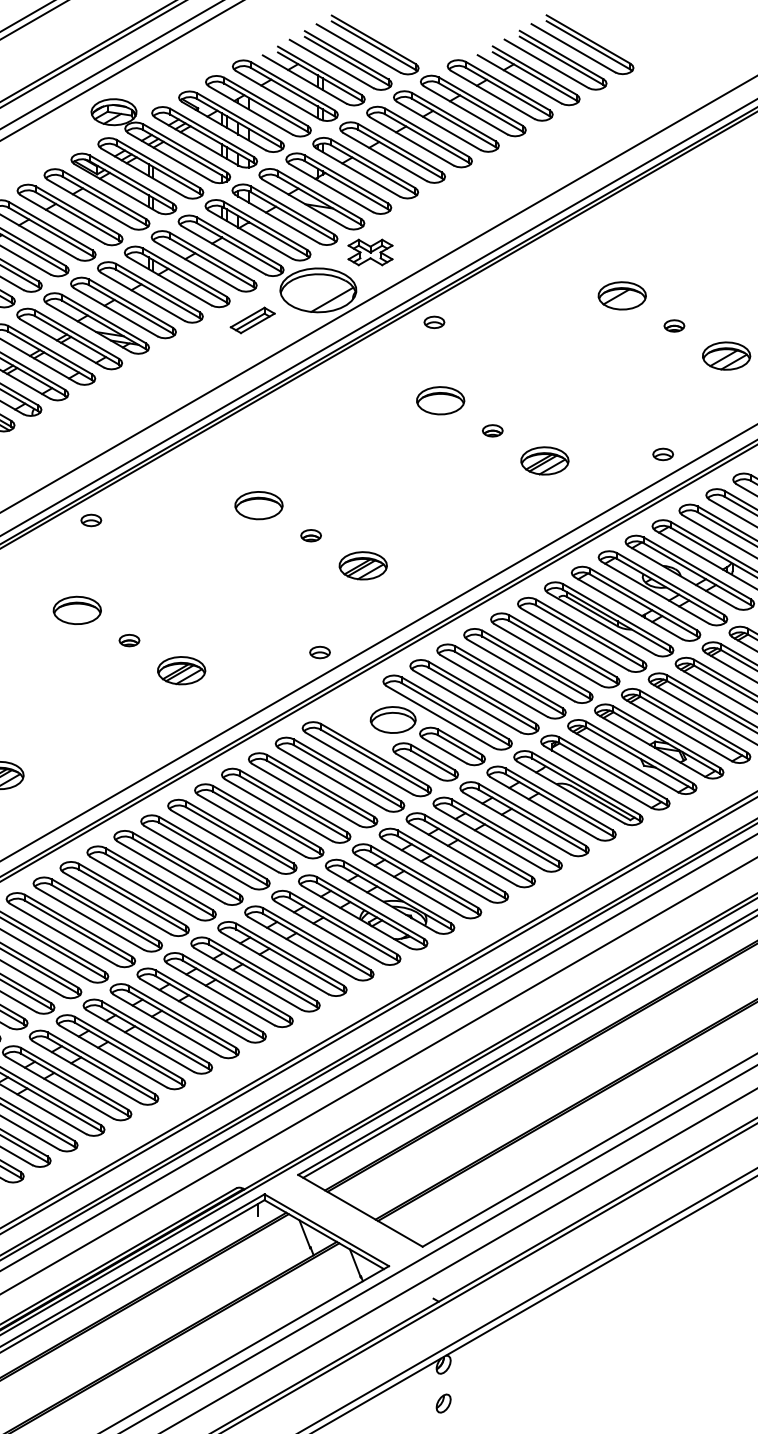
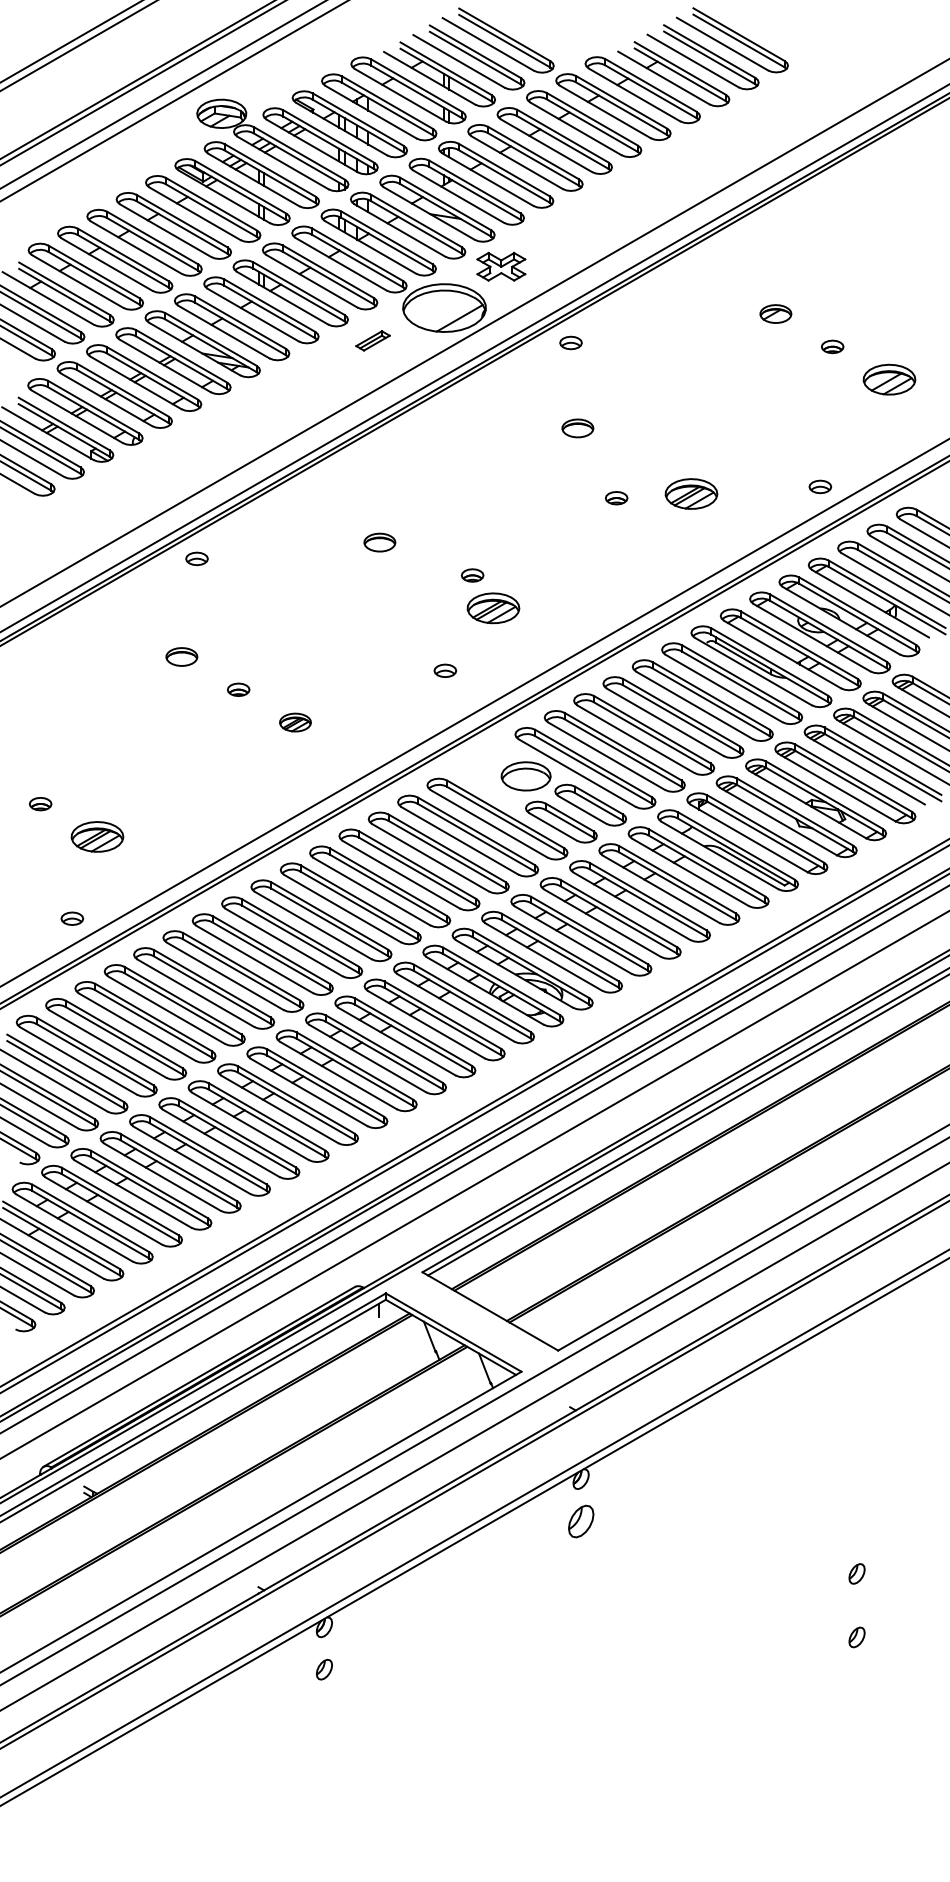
part: (622, 295) -> (775, 313), size x0.6
part: (252, 320) -> (372, 340), size x0.7
part: (440, 400) -> (577, 428), size x0.6
part: (492, 431) -> (616, 498), moved
part: (258, 505) -> (379, 542), size x0.6
part: (311, 535) -> (472, 575), moved
part: (77, 610) -> (181, 656), size x0.6
part: (320, 652) -> (445, 670), moved
part: (181, 670) -> (295, 722), size x0.6
part: (443, 1403) -> (580, 1521), size x1.6

